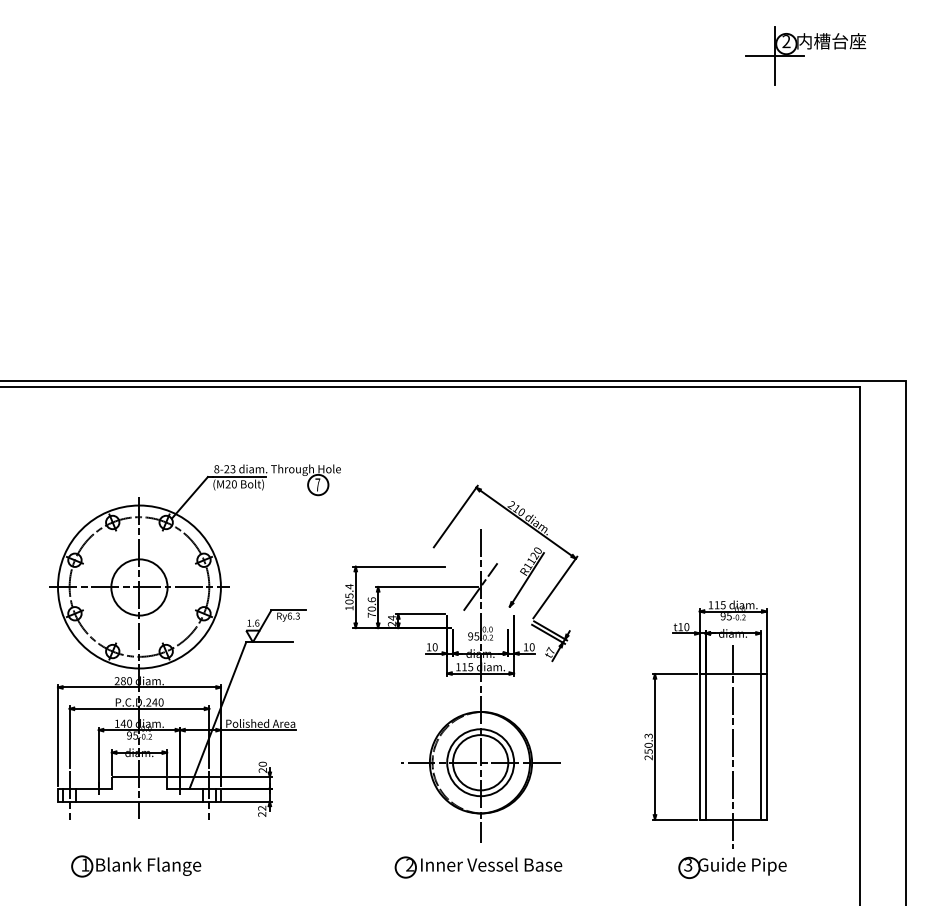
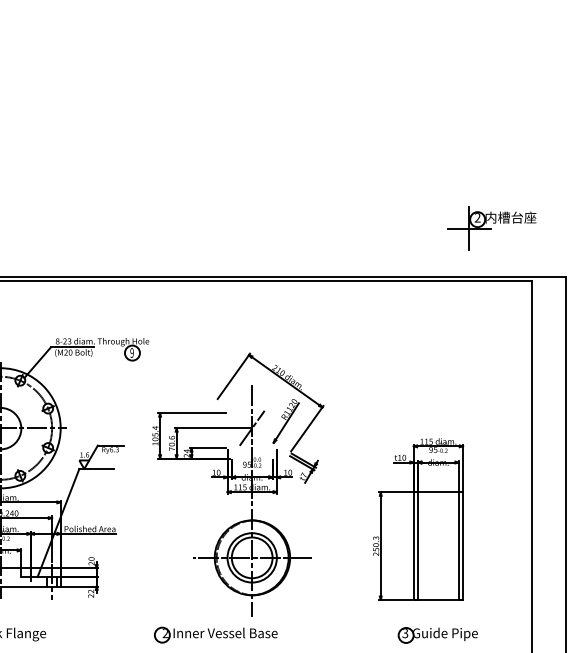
part: (805, 55) -> (491, 228), moved
text: (317, 484) -> (131, 352), 7 -> 9
line: (733, 746) -> (438, 545), removed
part: (478, 867) -> (215, 635), moved

